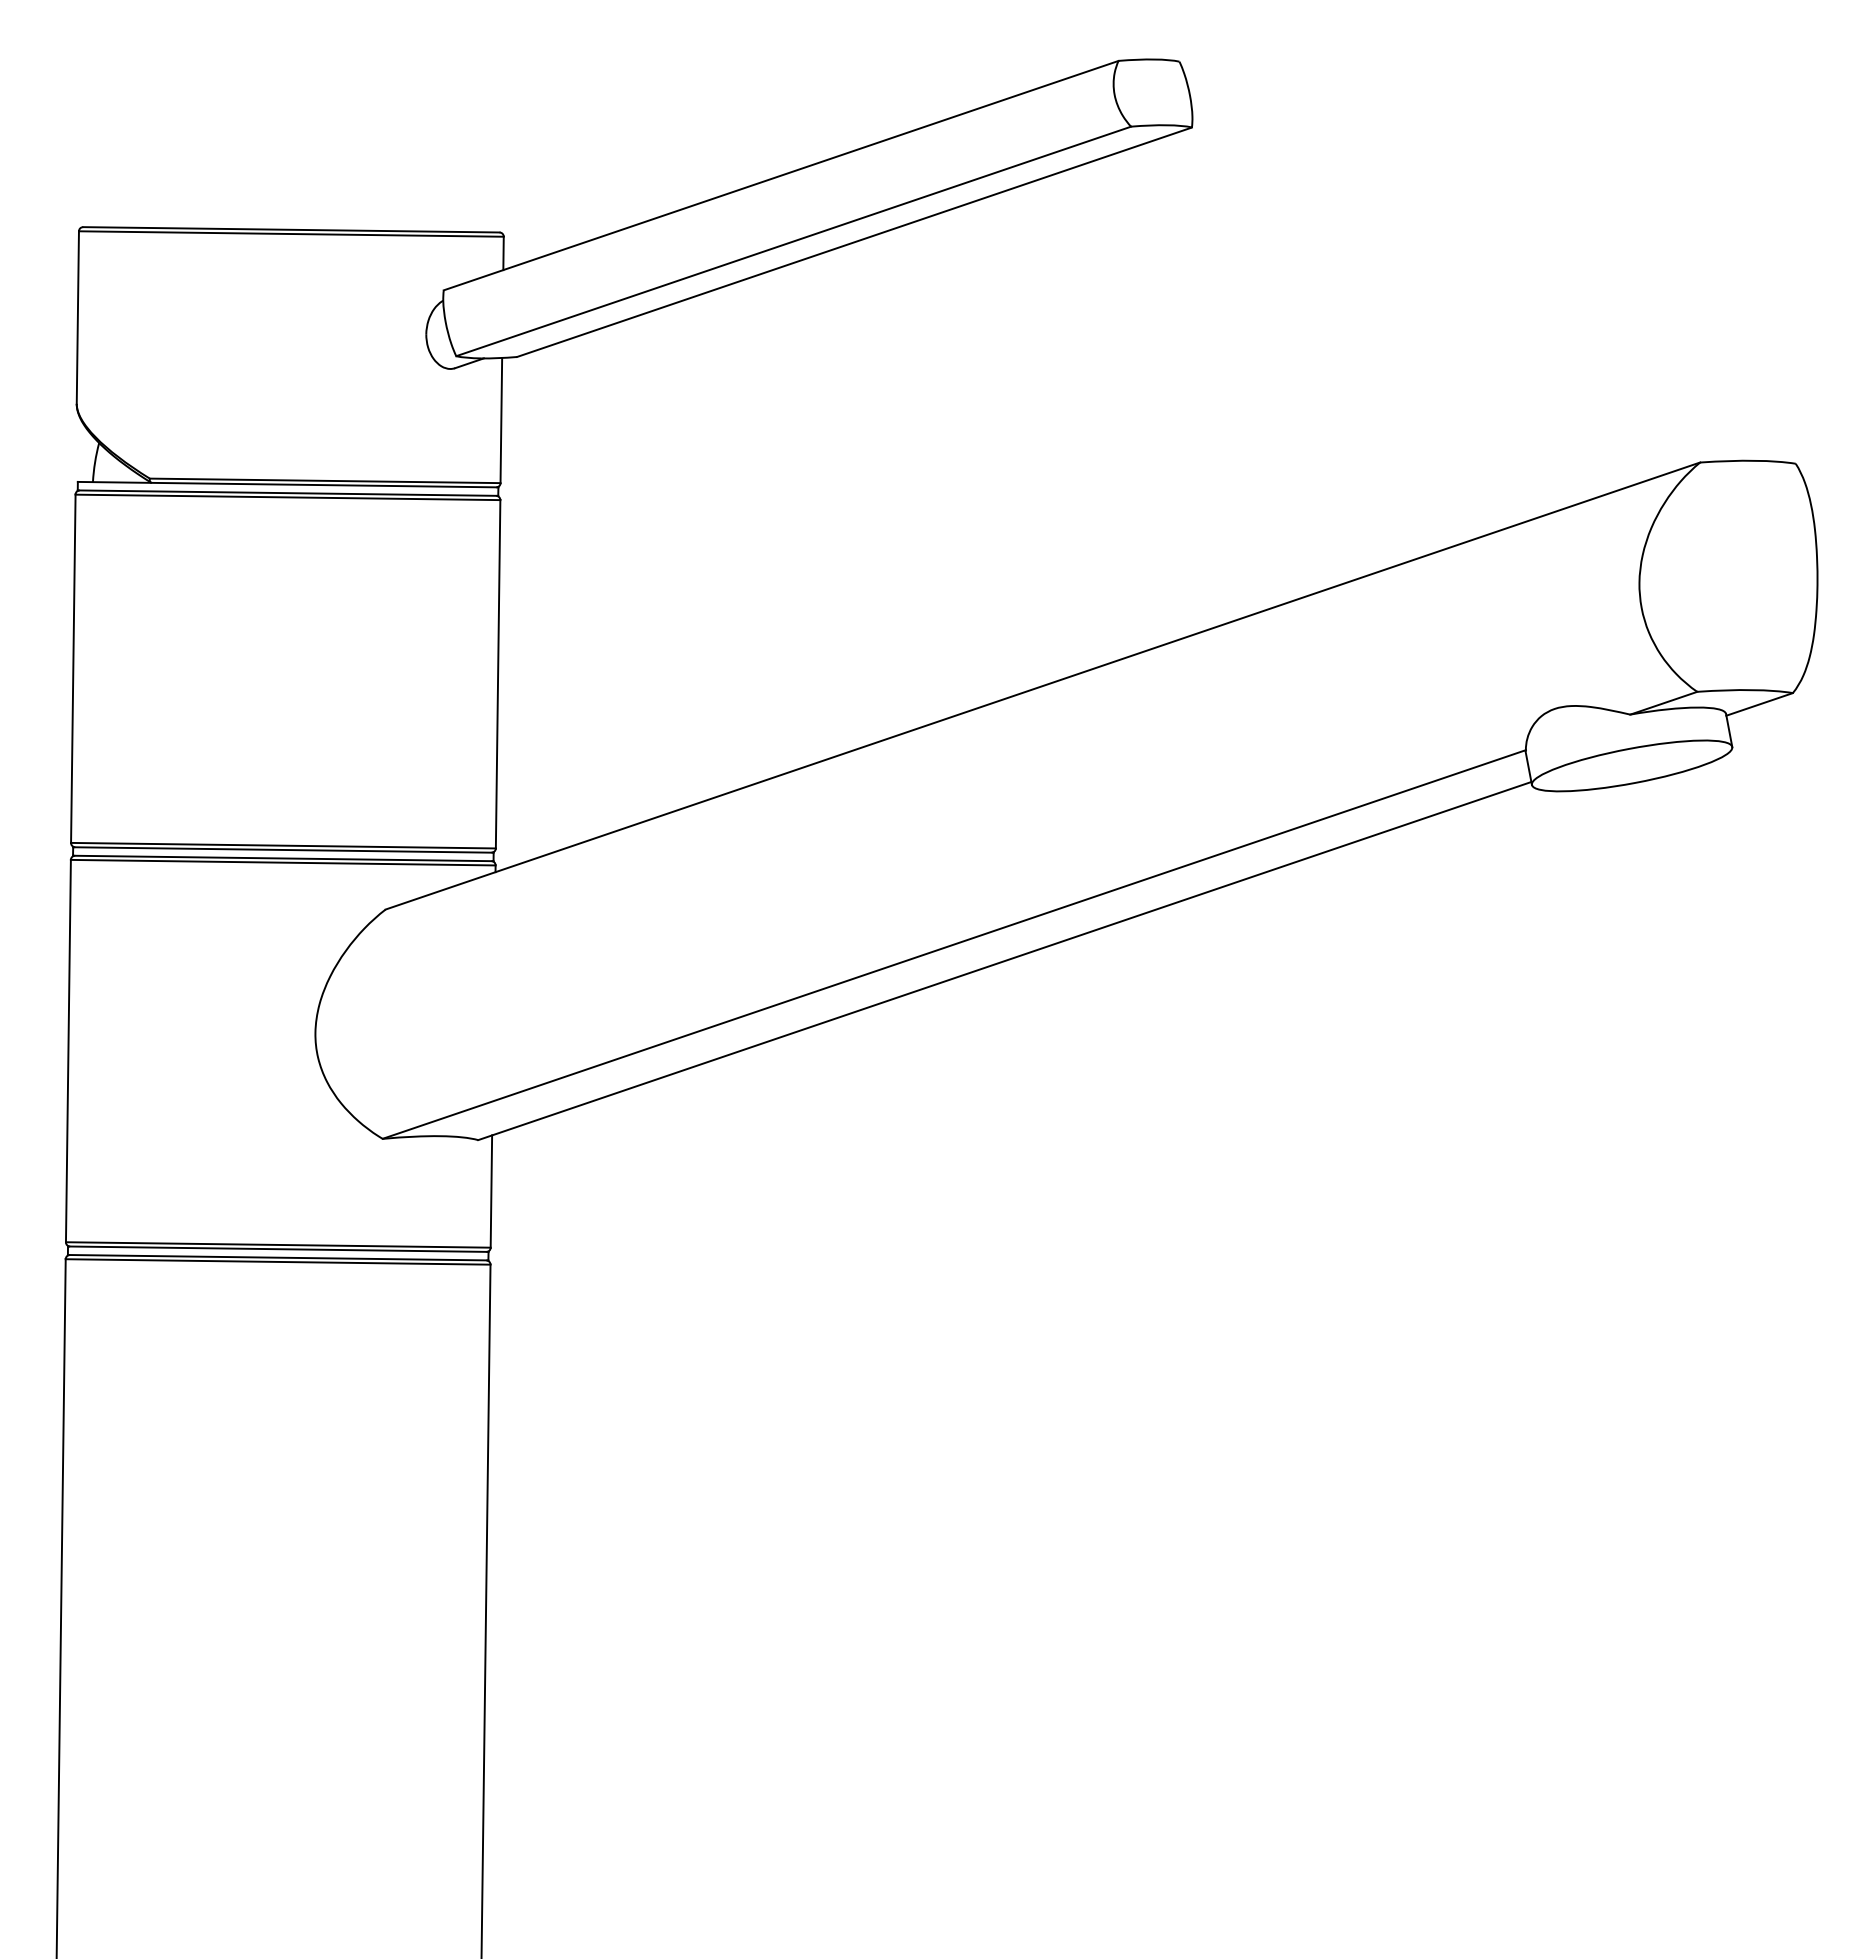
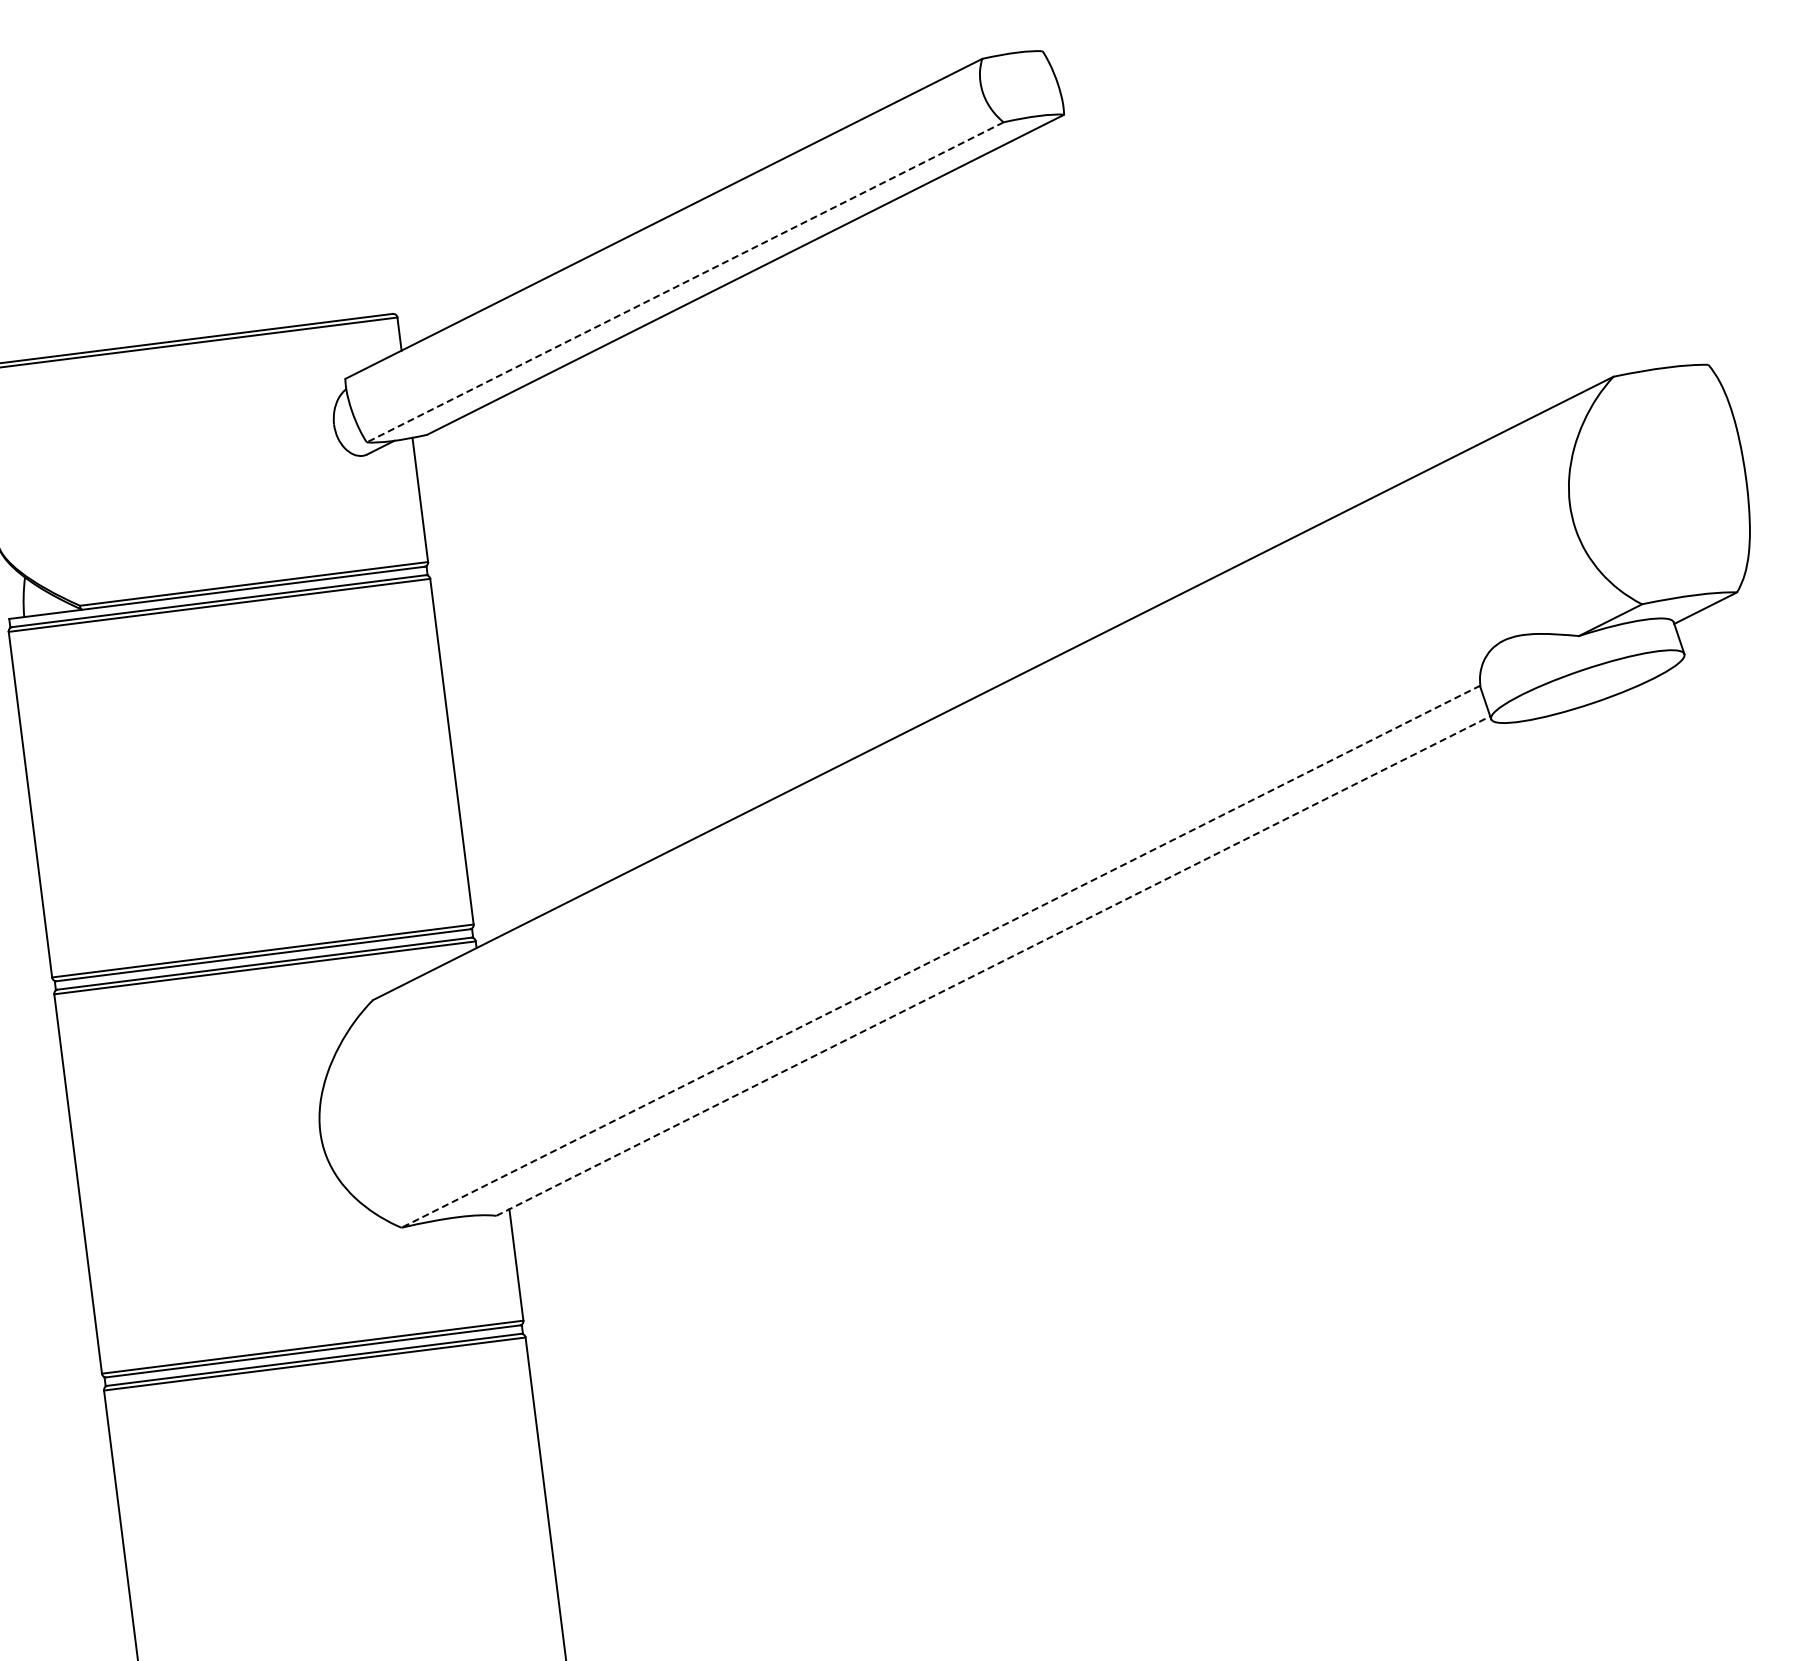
line: (793, 241) -> (685, 282), solid -> dashed
line: (954, 944) -> (941, 956), solid -> dashed
line: (1005, 960) -> (993, 965), solid -> dashed

